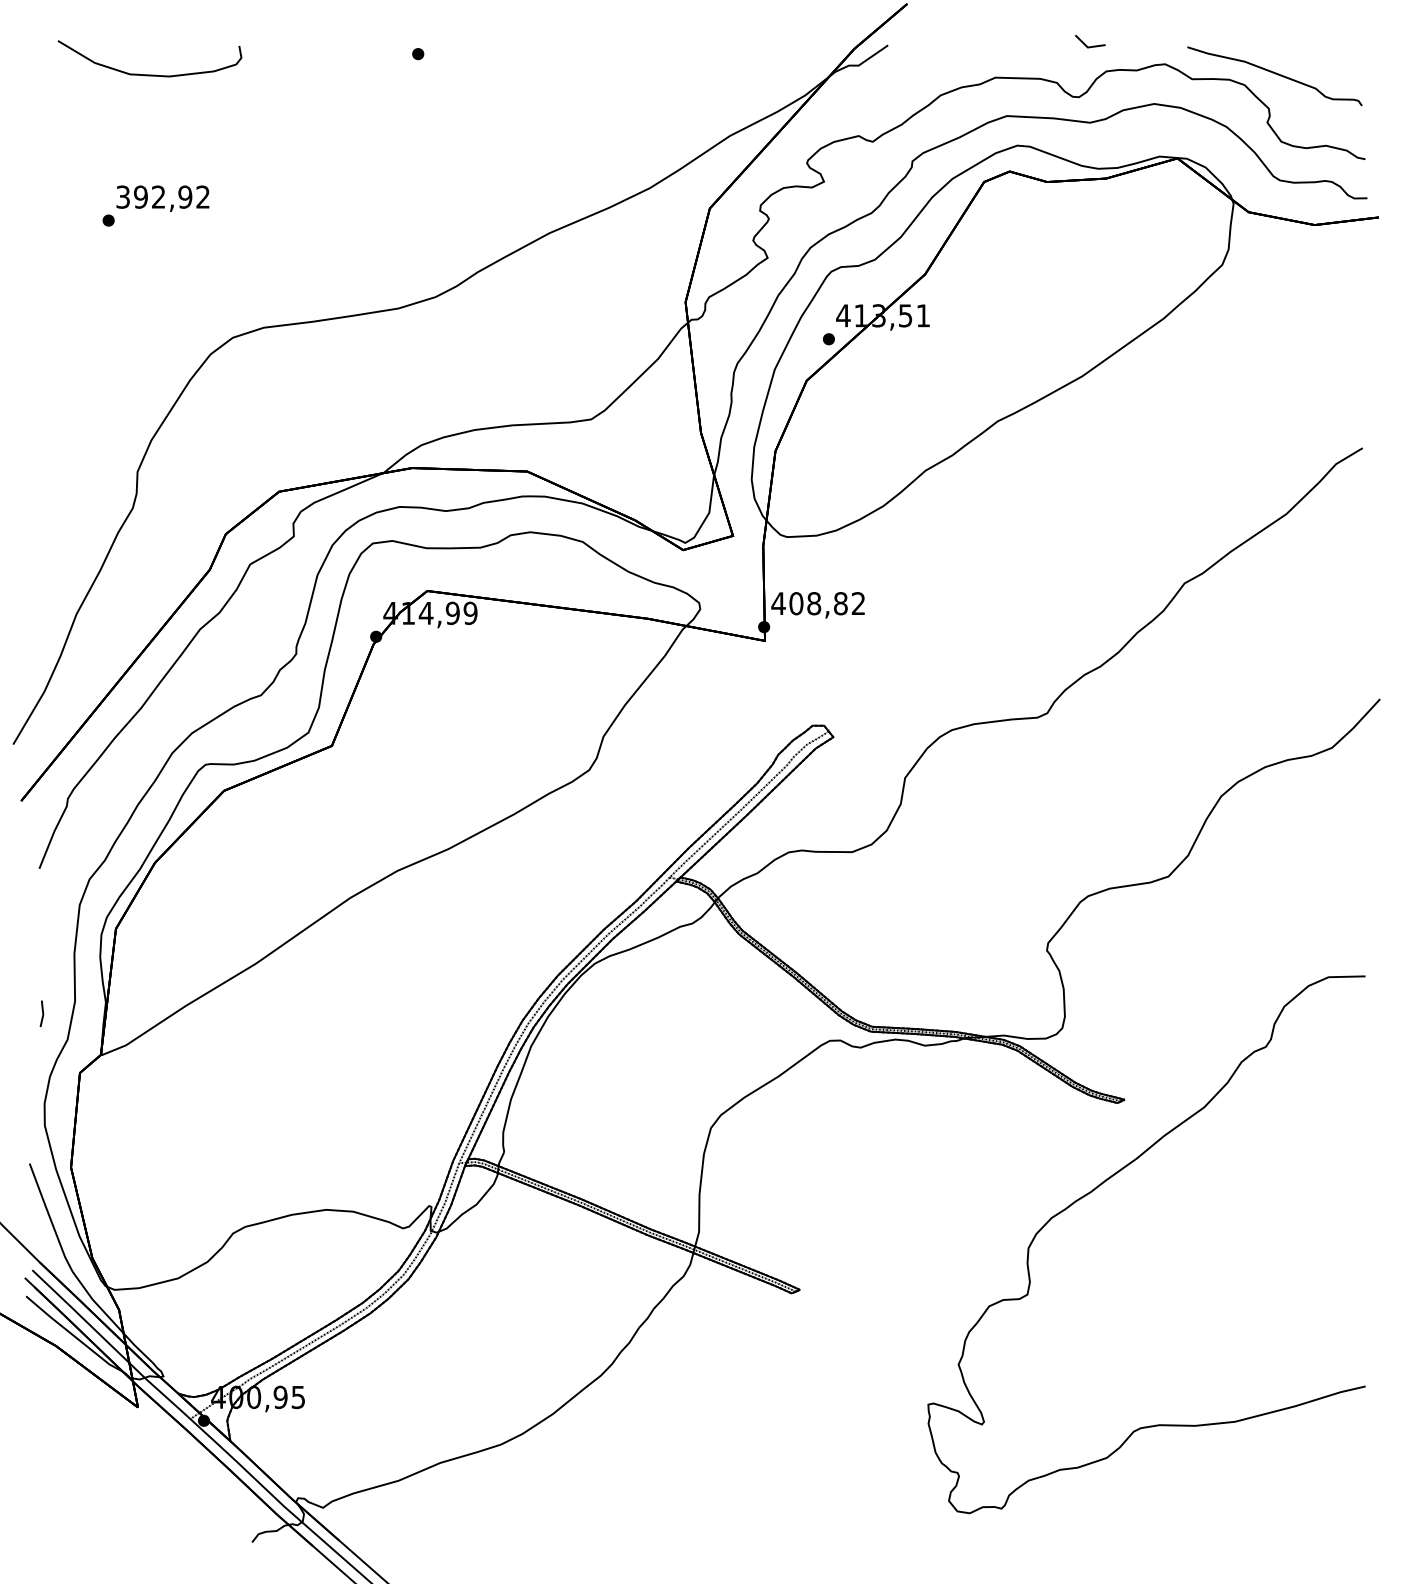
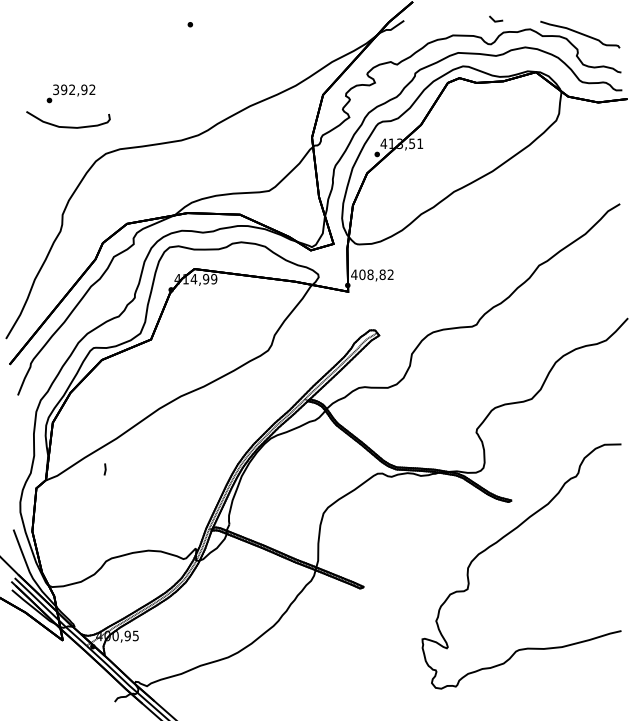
part: (150, 73) -> (68, 126), moved
line: (40, 1013) -> (104, 469), moved

